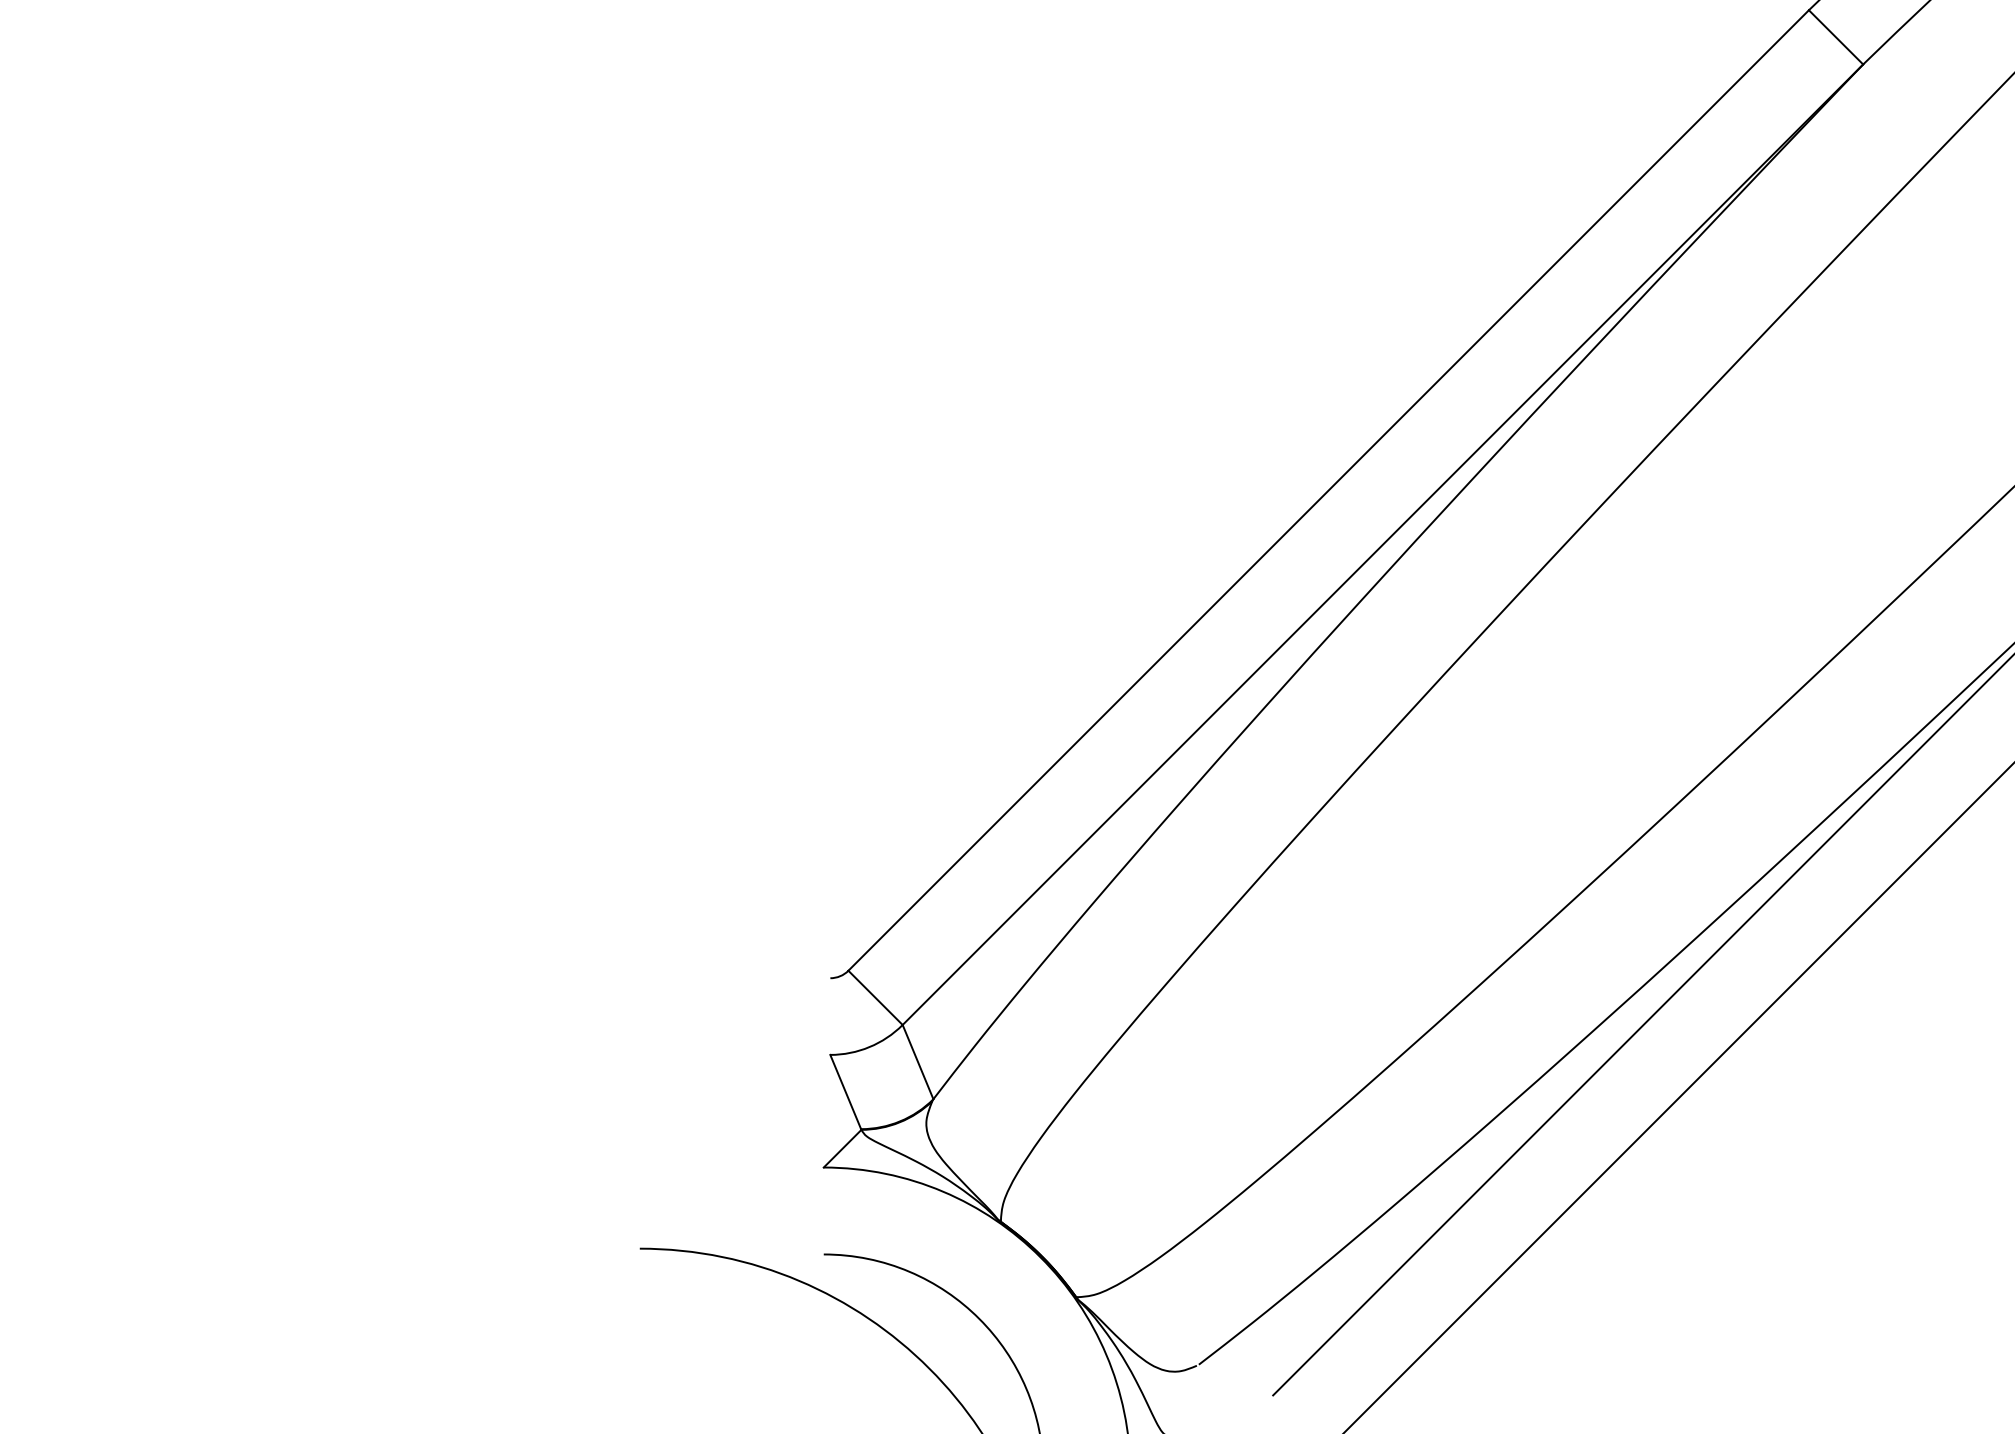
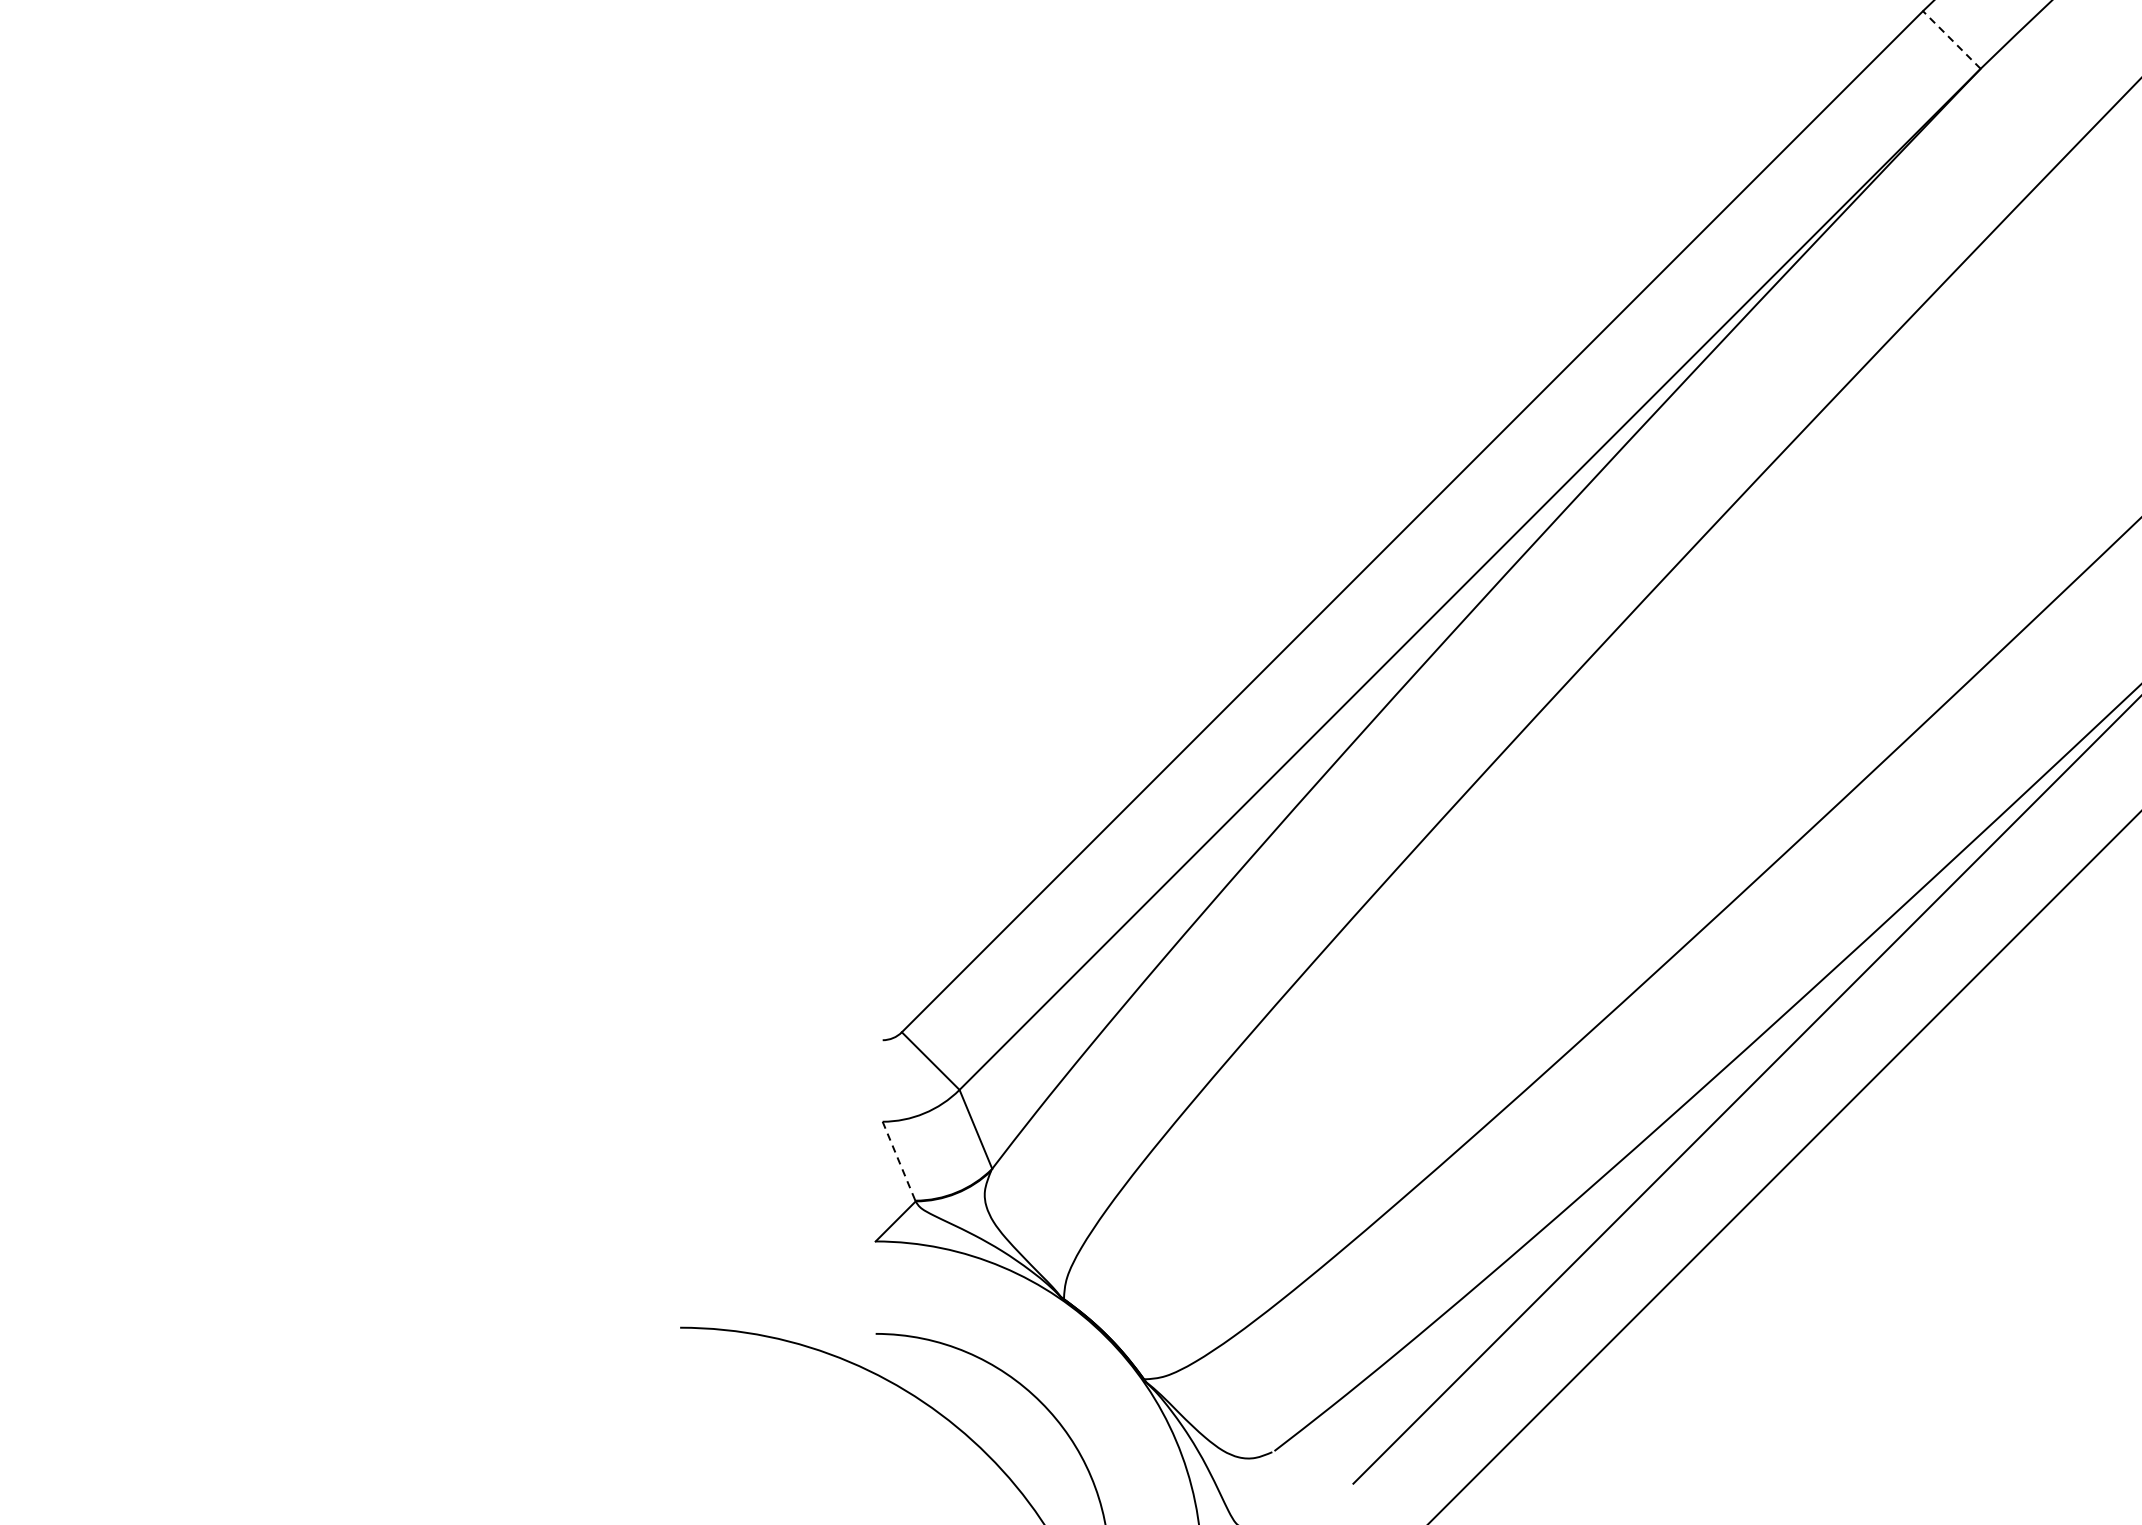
line: (1835, 37) -> (1951, 40), solid -> dashed
line: (845, 1092) -> (898, 1161), solid -> dashed

